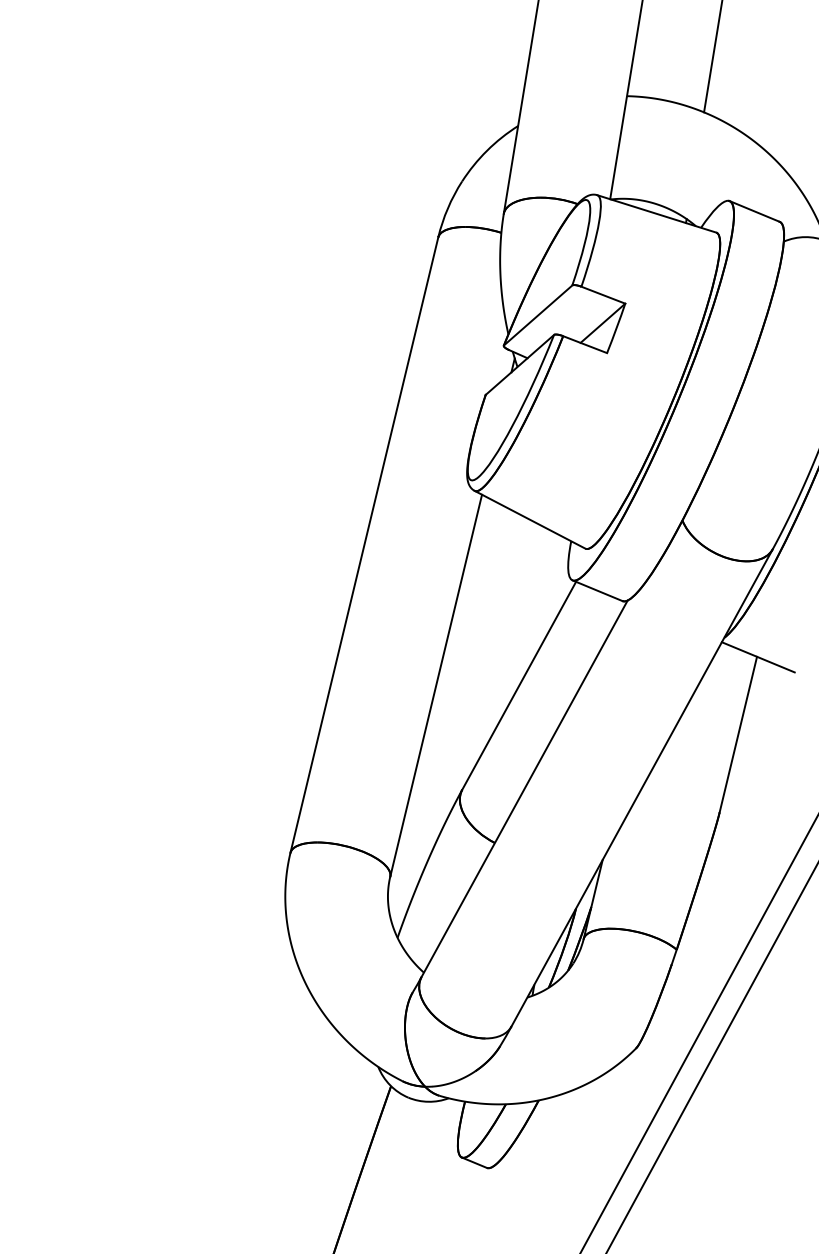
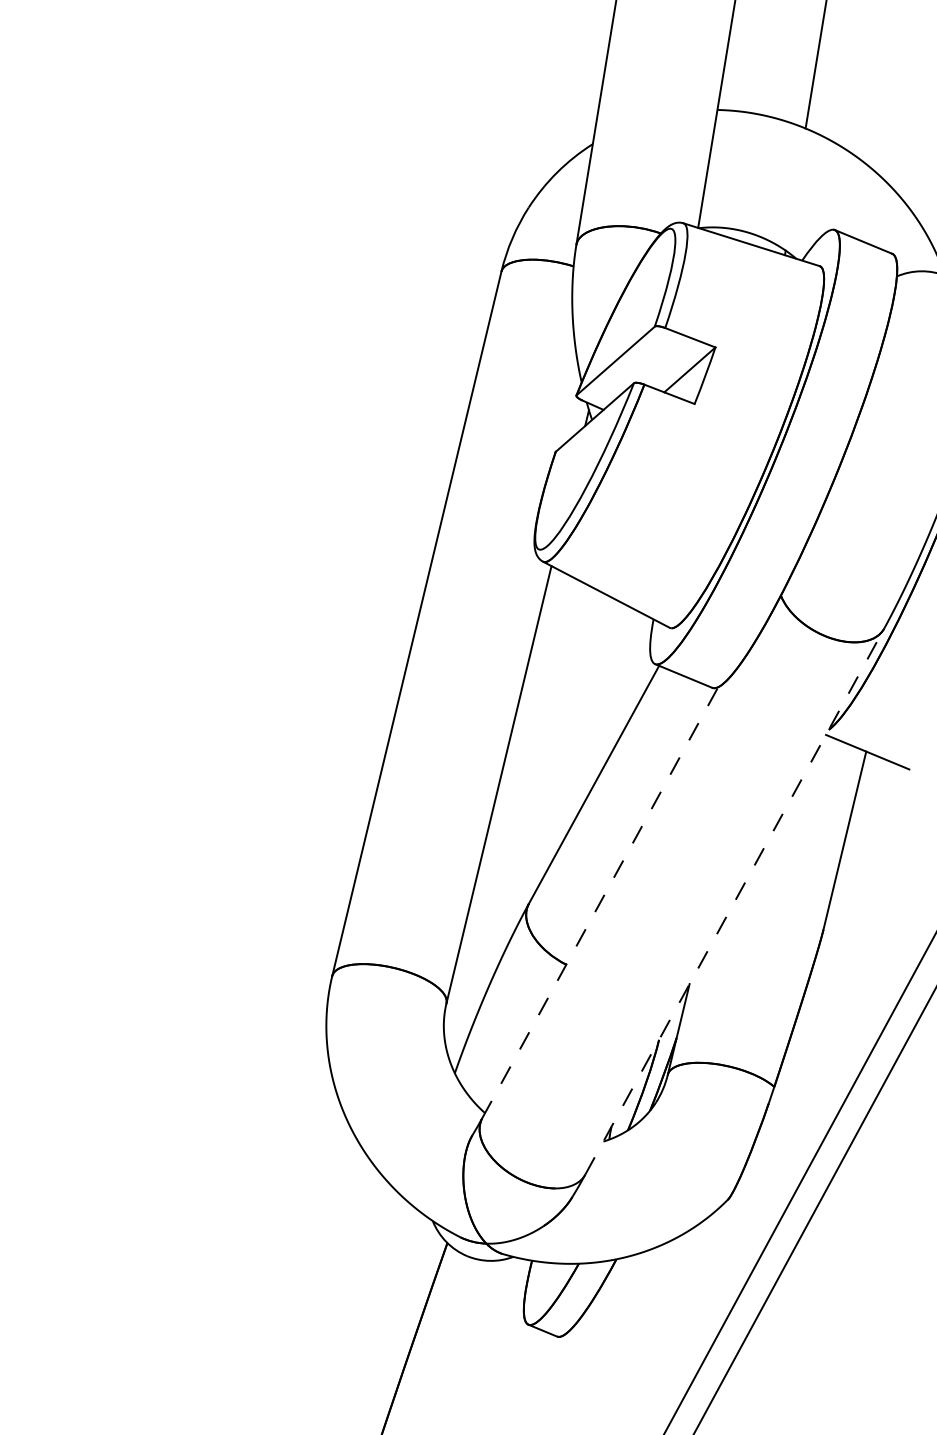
line: (642, 787) -> (735, 901), solid -> dashed
line: (524, 788) -> (600, 902), solid -> dashed

